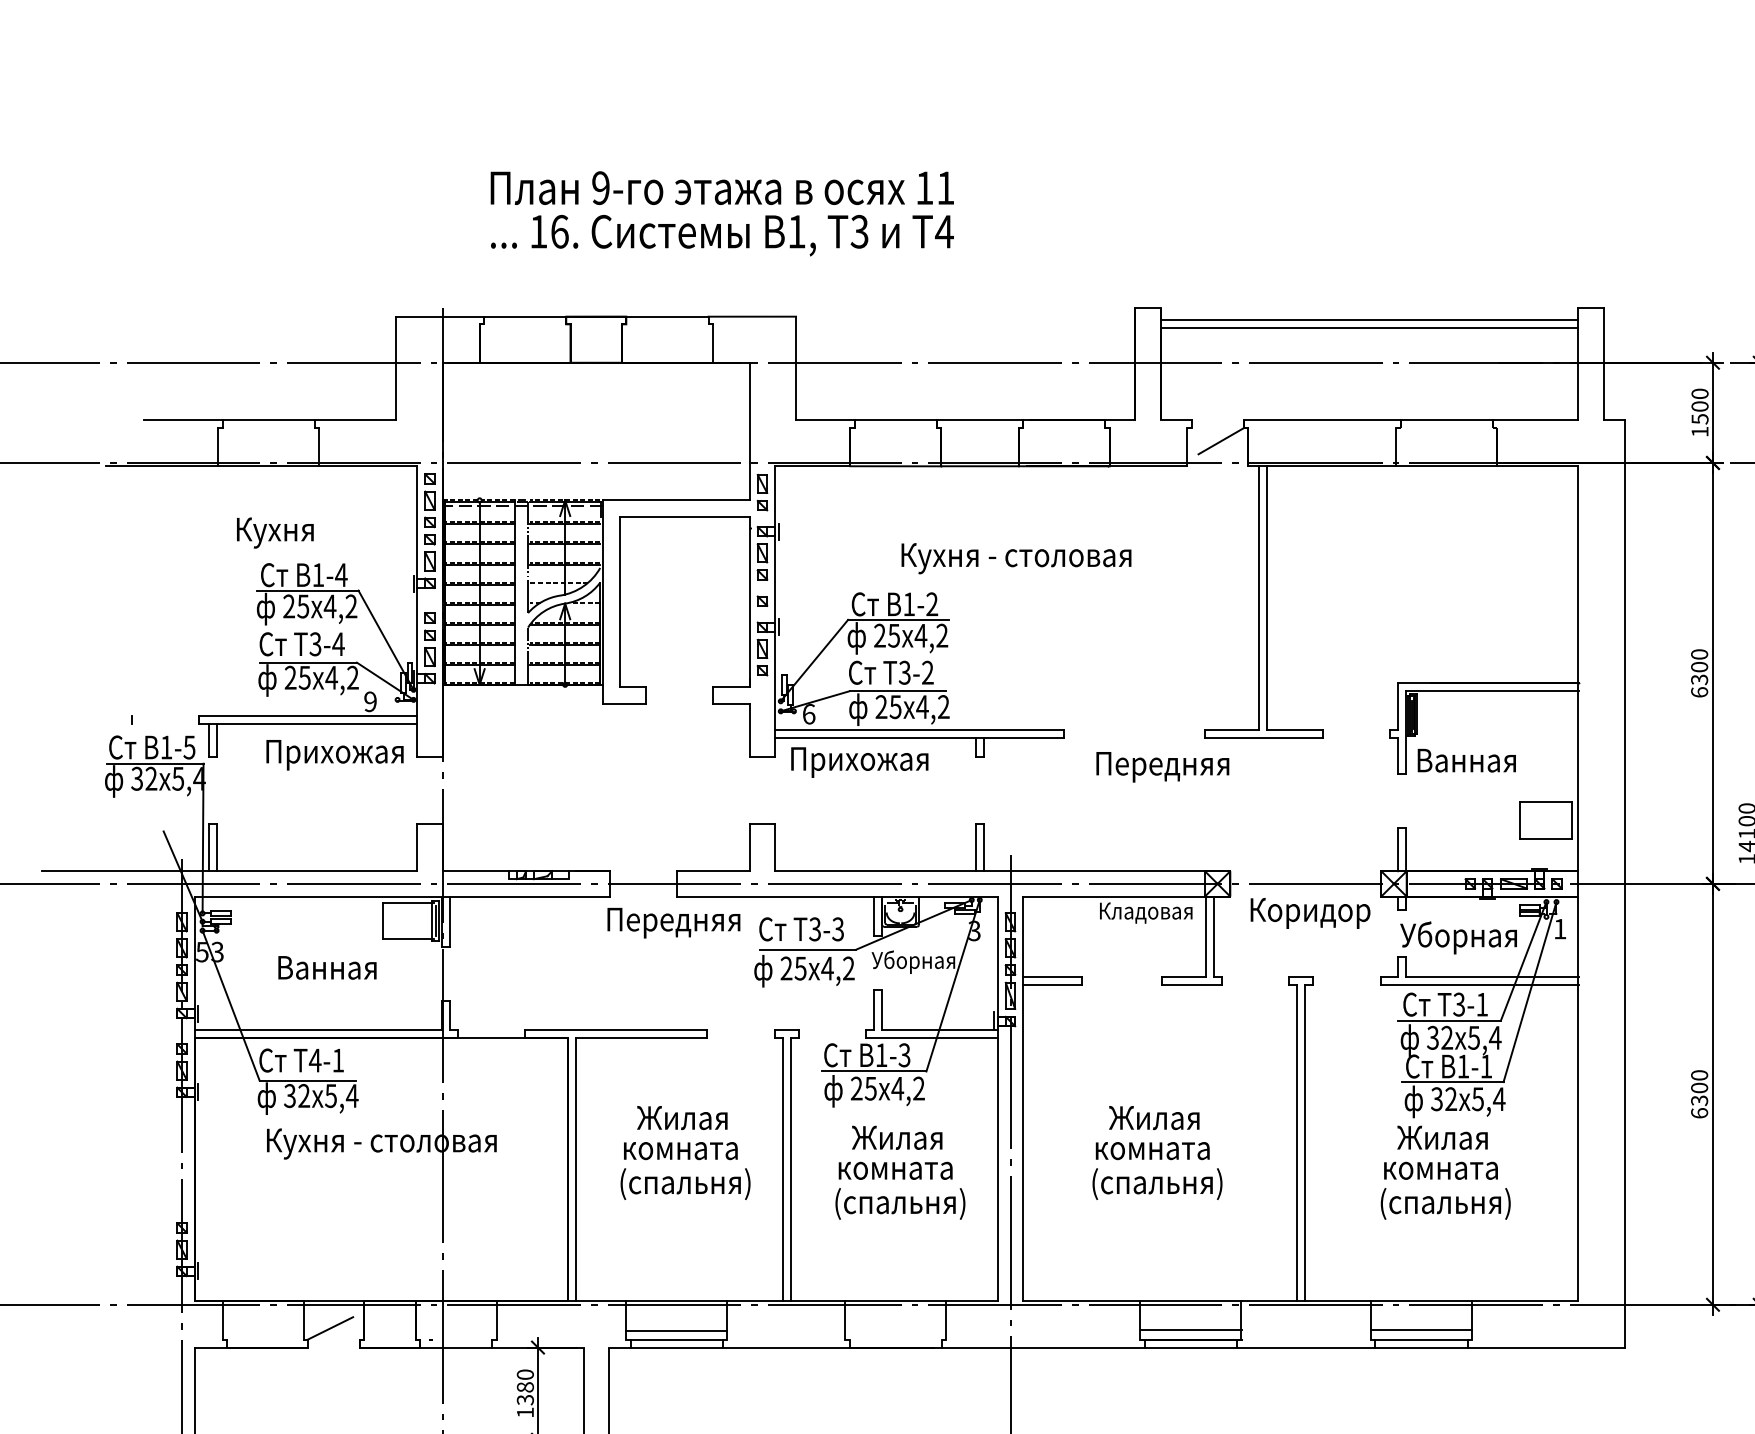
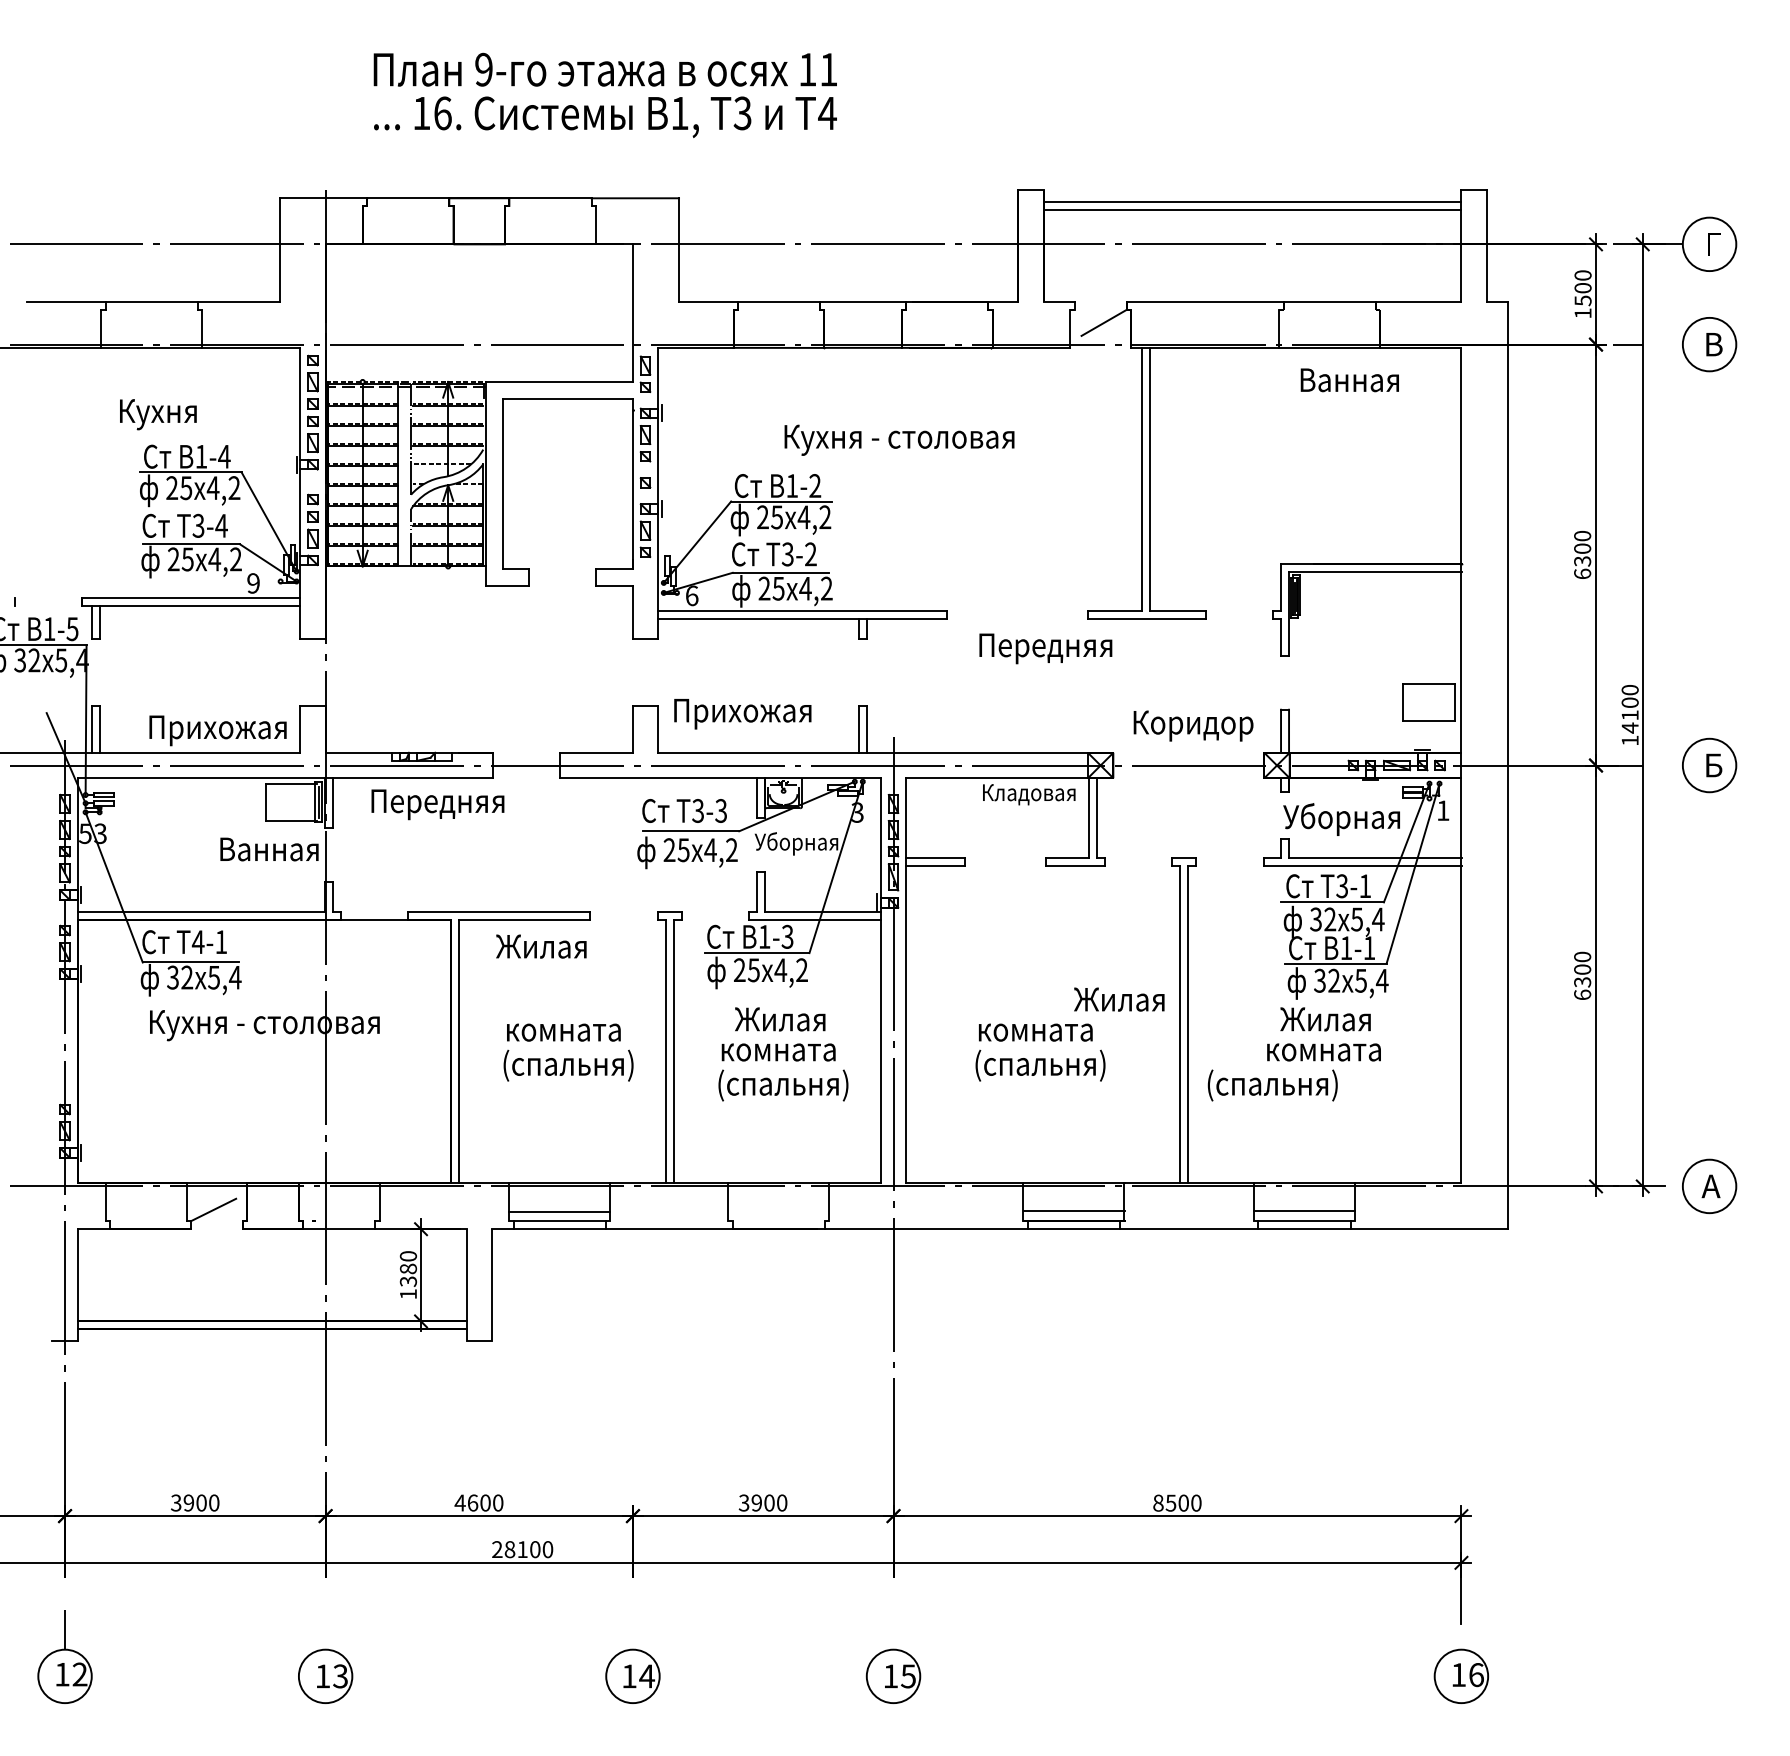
text: (334, 754) -> (217, 730), moved
text: (1466, 760) -> (1349, 380), moved
text: (859, 762) -> (742, 714), moved
text: (1310, 912) -> (1193, 725), moved
text: (673, 922) -> (437, 804), moved
text: (327, 967) -> (269, 849), moved
text: (682, 1117) -> (541, 946), moved
text: (1154, 1117) -> (1119, 999), moved
text: (1445, 1203) -> (1272, 1085), moved

